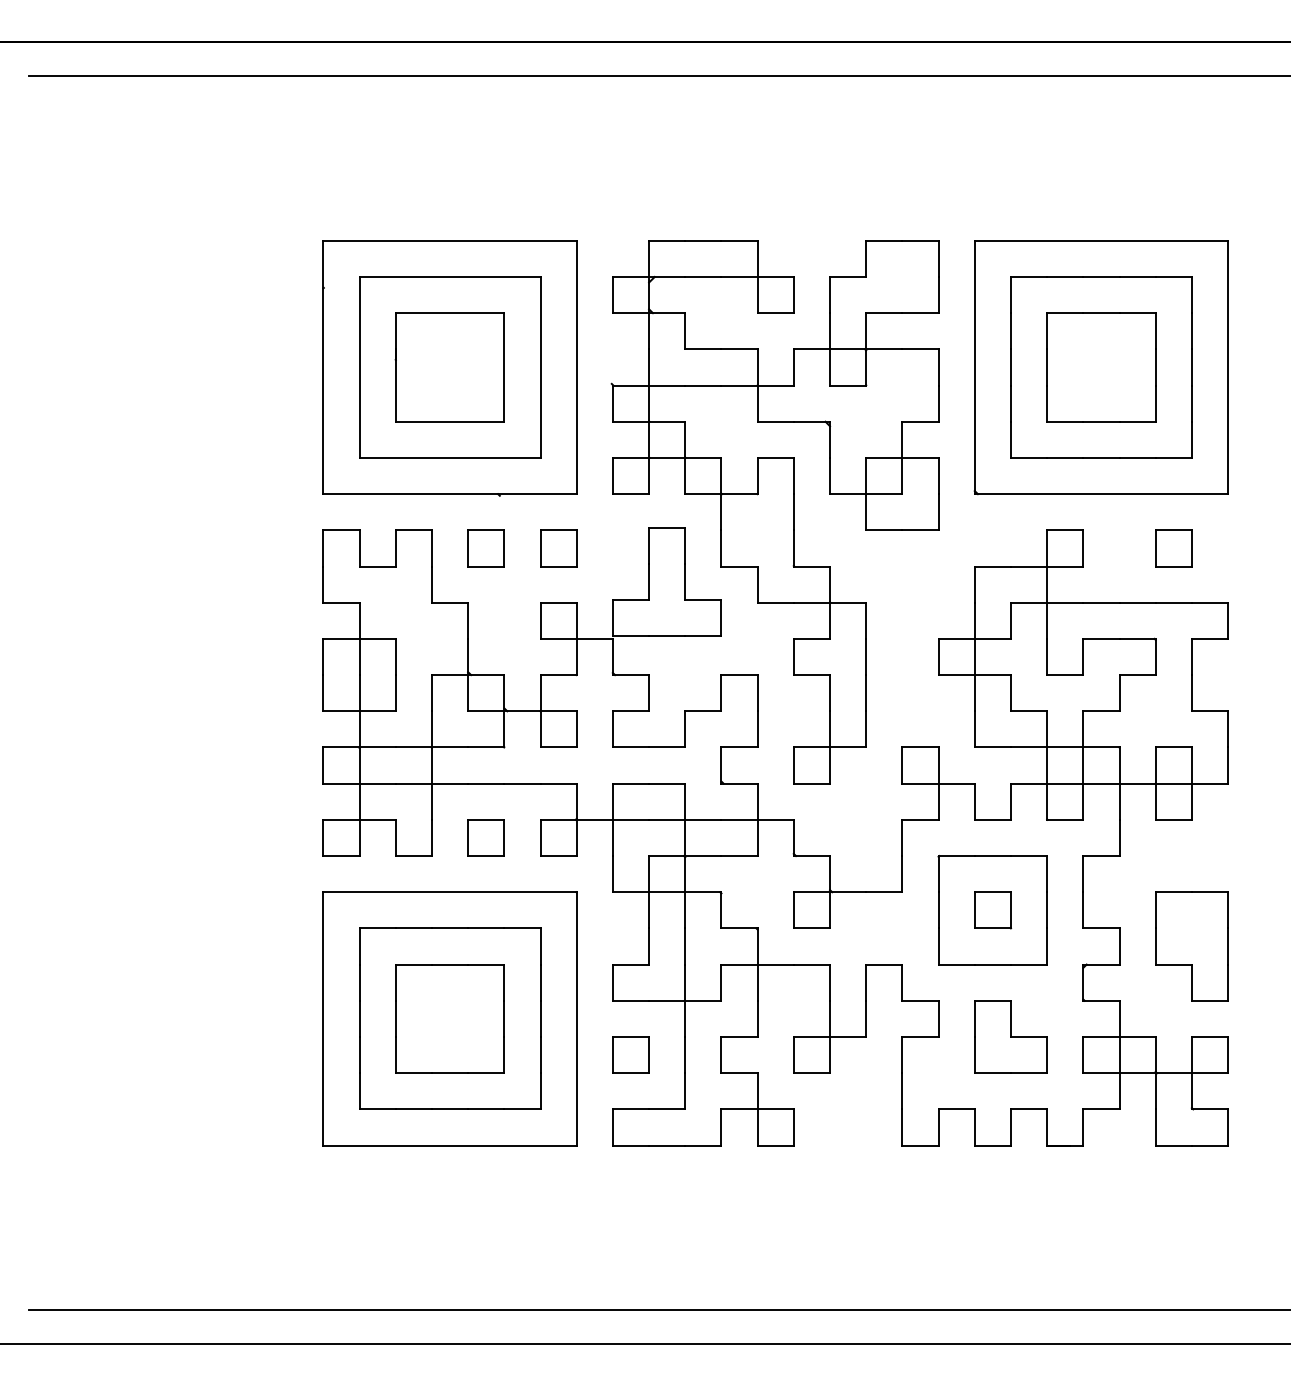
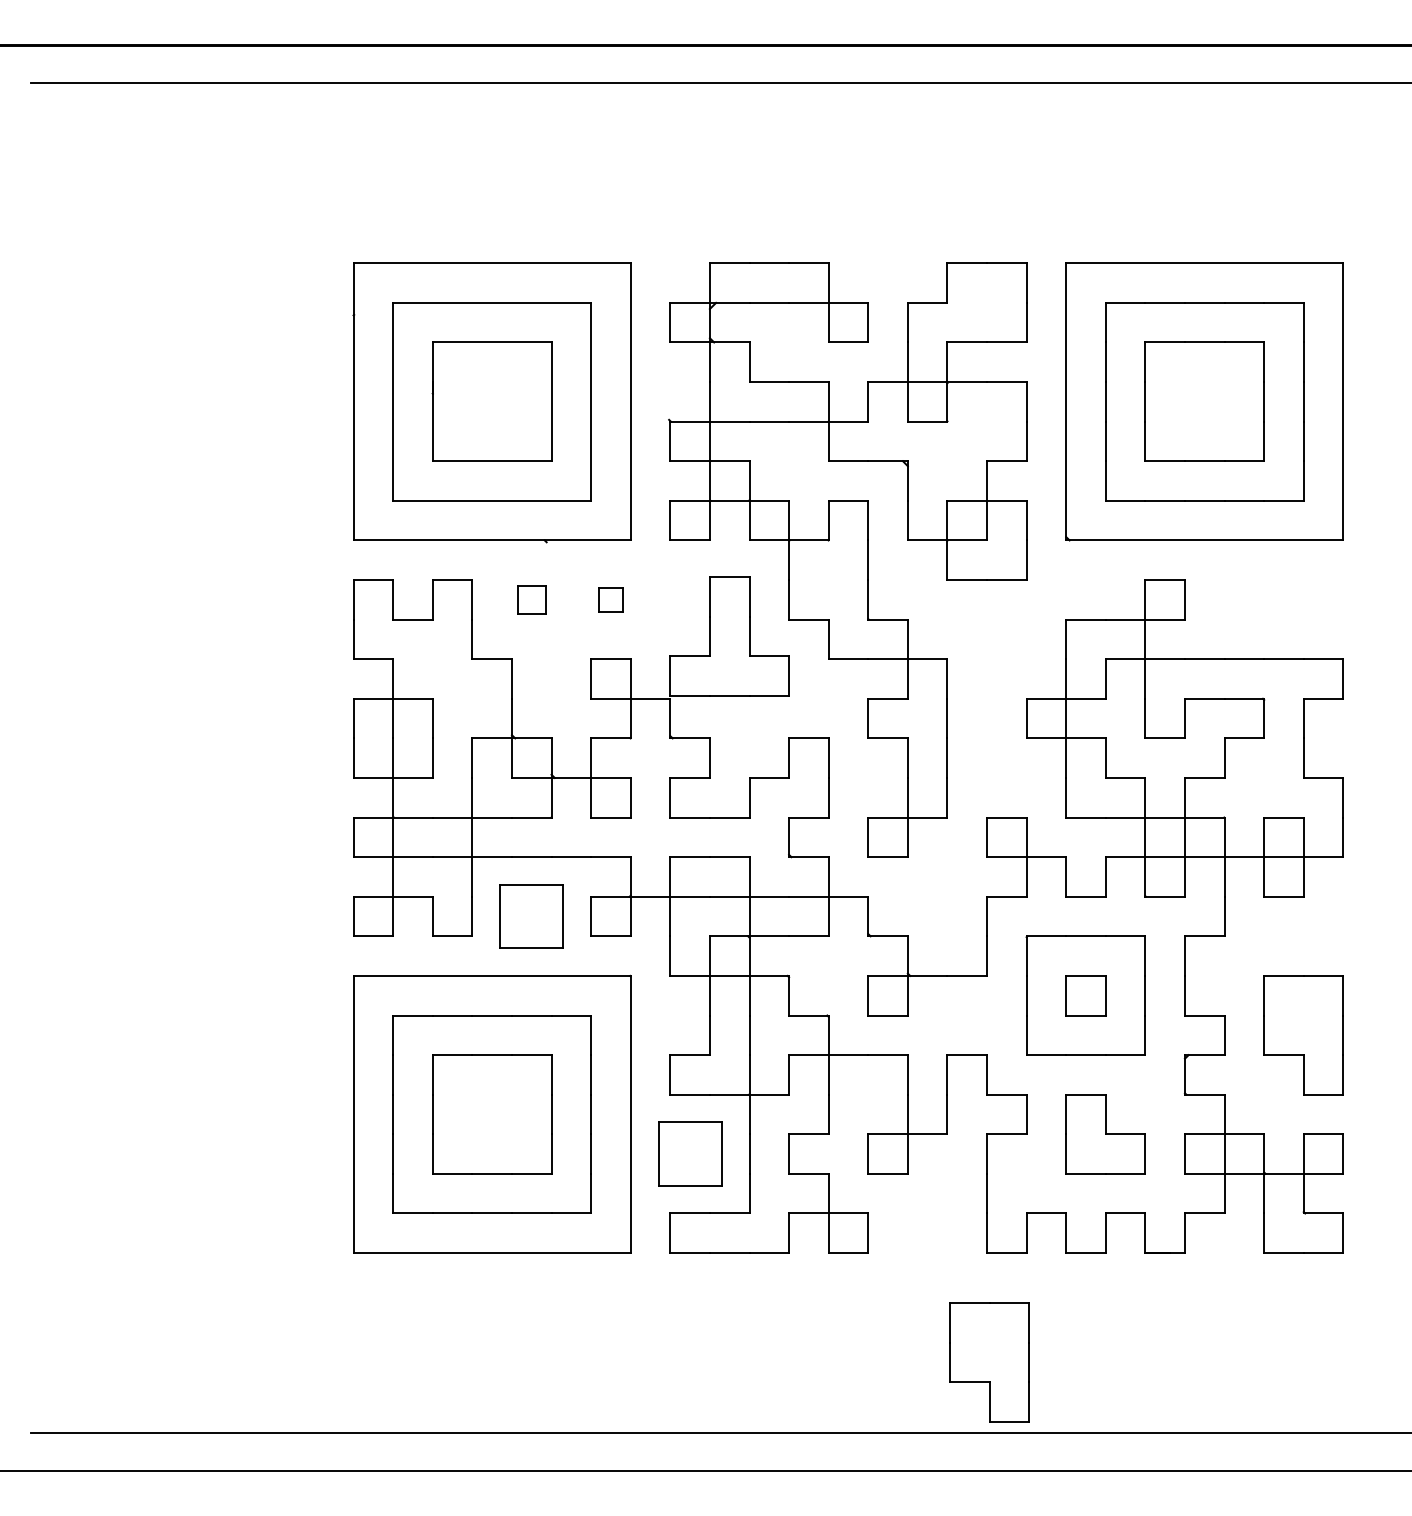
part: (485, 548) -> (531, 599), size x0.7
part: (558, 548) -> (610, 599), size x0.6
part: (1173, 548) -> (1283, 599), removed
part: (485, 837) -> (531, 916), size x1.6
part: (630, 1054) -> (689, 1153), size x1.6
part: (904, 1245) -> (989, 1362), added

